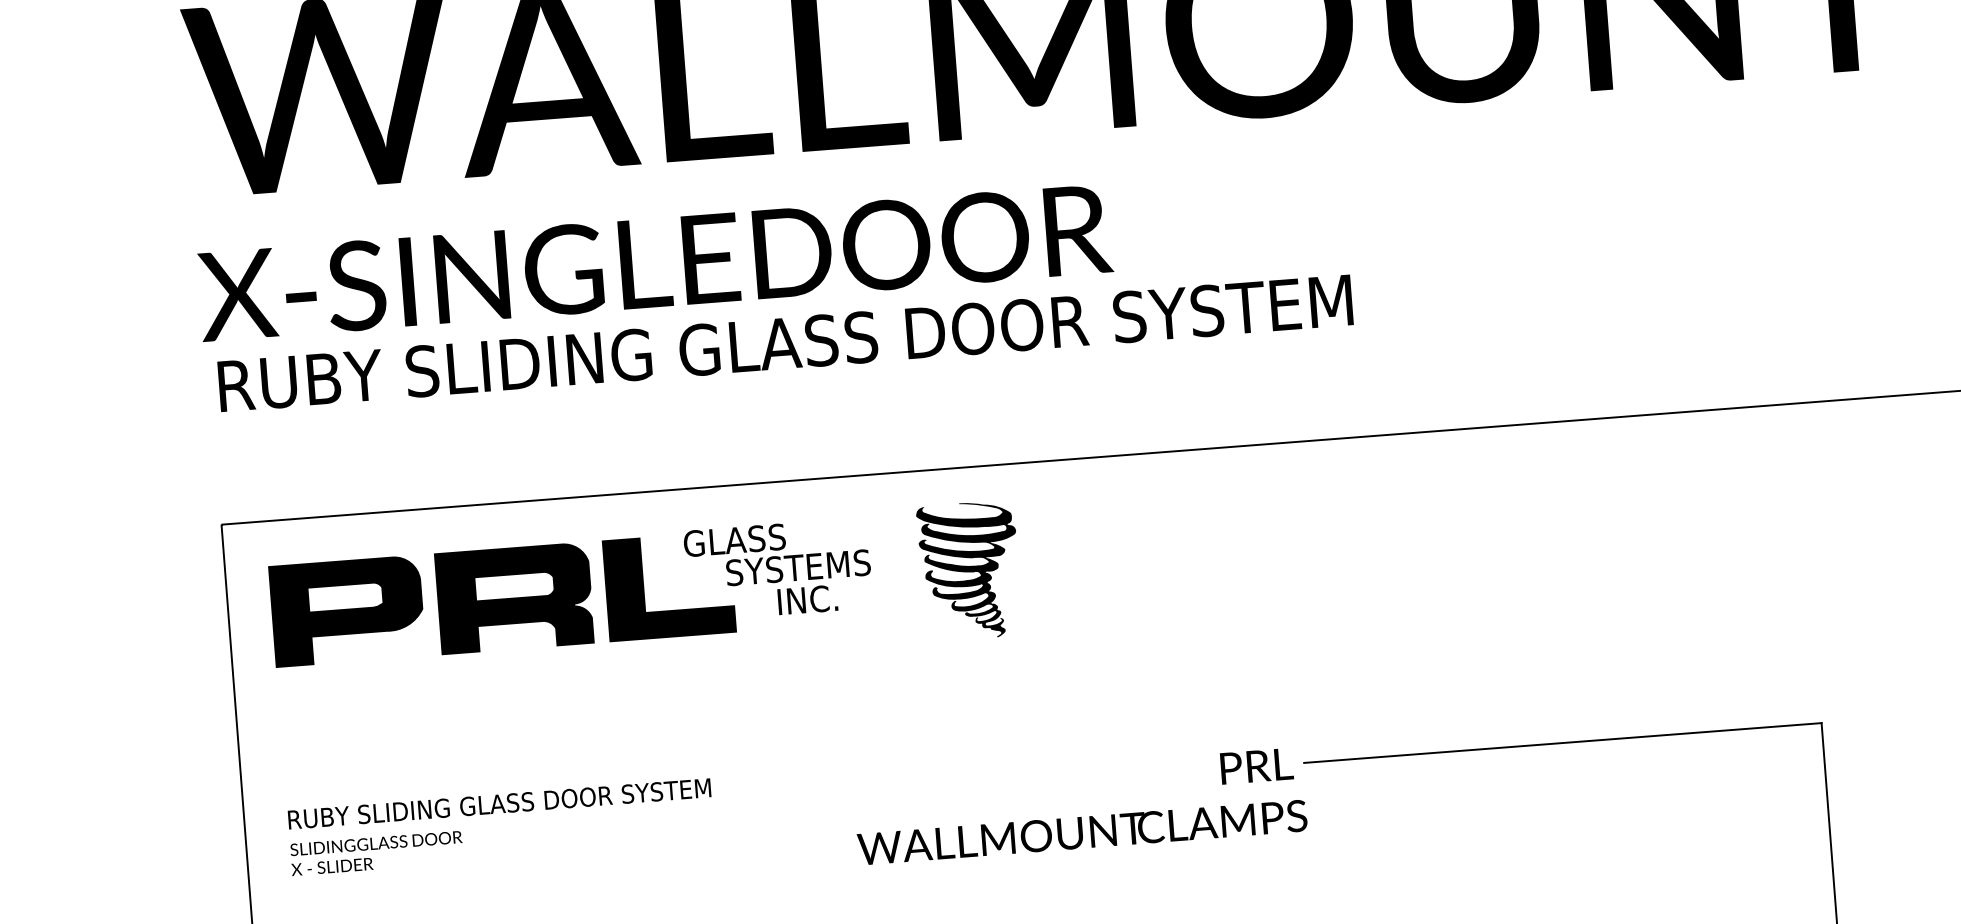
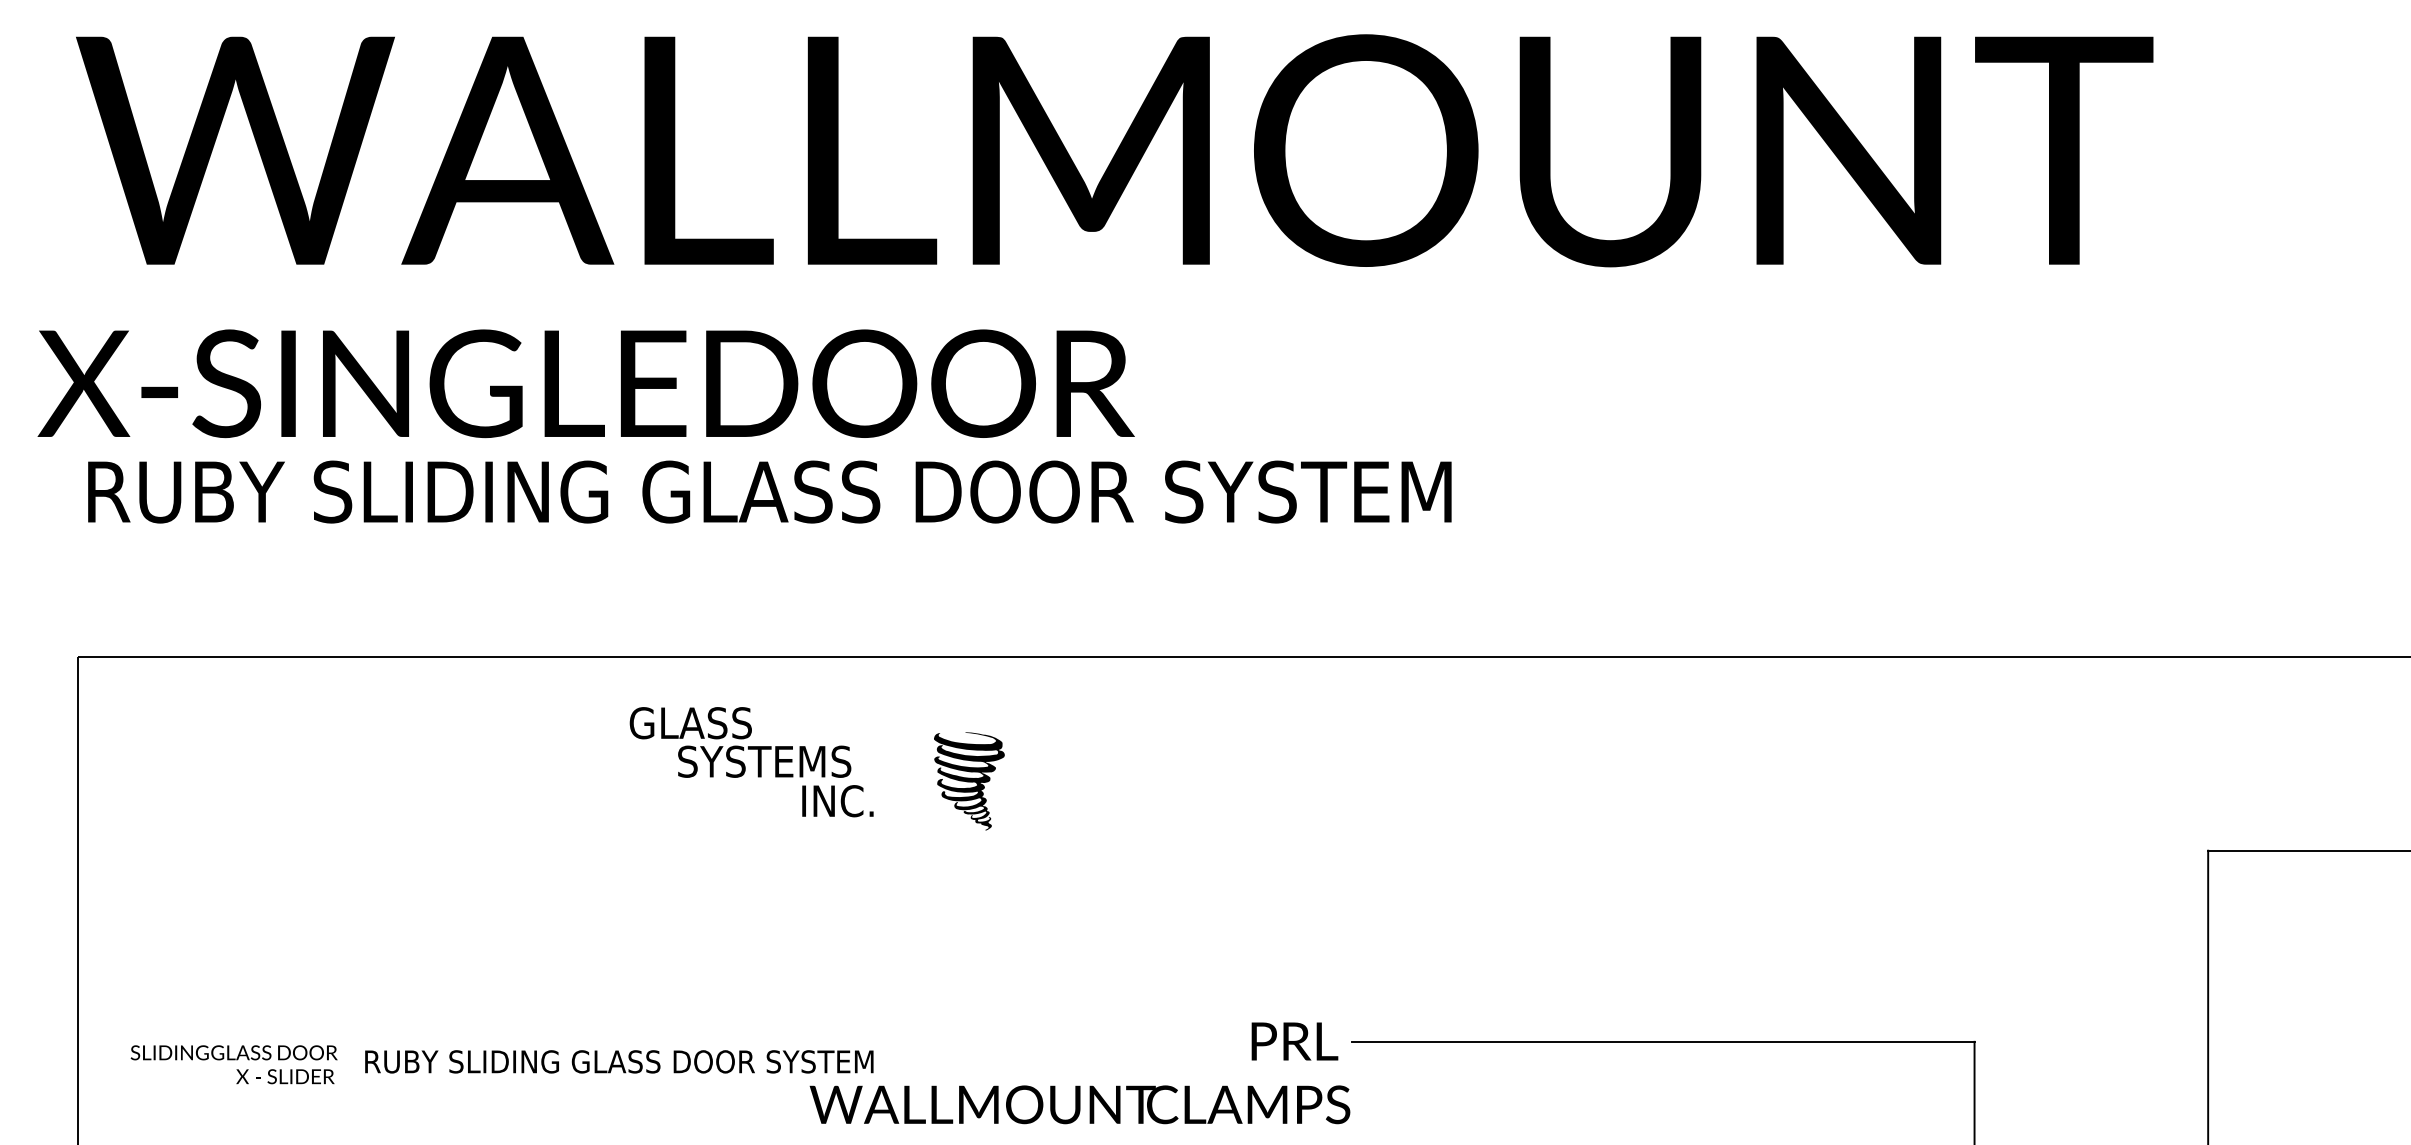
text: (654, 262) -> (585, 383), moved
part: (969, 571) -> (969, 781), size x0.6
fill: (669, 586) -> (608, 772), removed
part: (514, 598) -> (421, 772), removed
text: (807, 600) -> (837, 801), moved
part: (347, 611) -> (220, 772), removed
text: (499, 803) -> (619, 1061), moved
text: (332, 866) -> (285, 1076), moved

